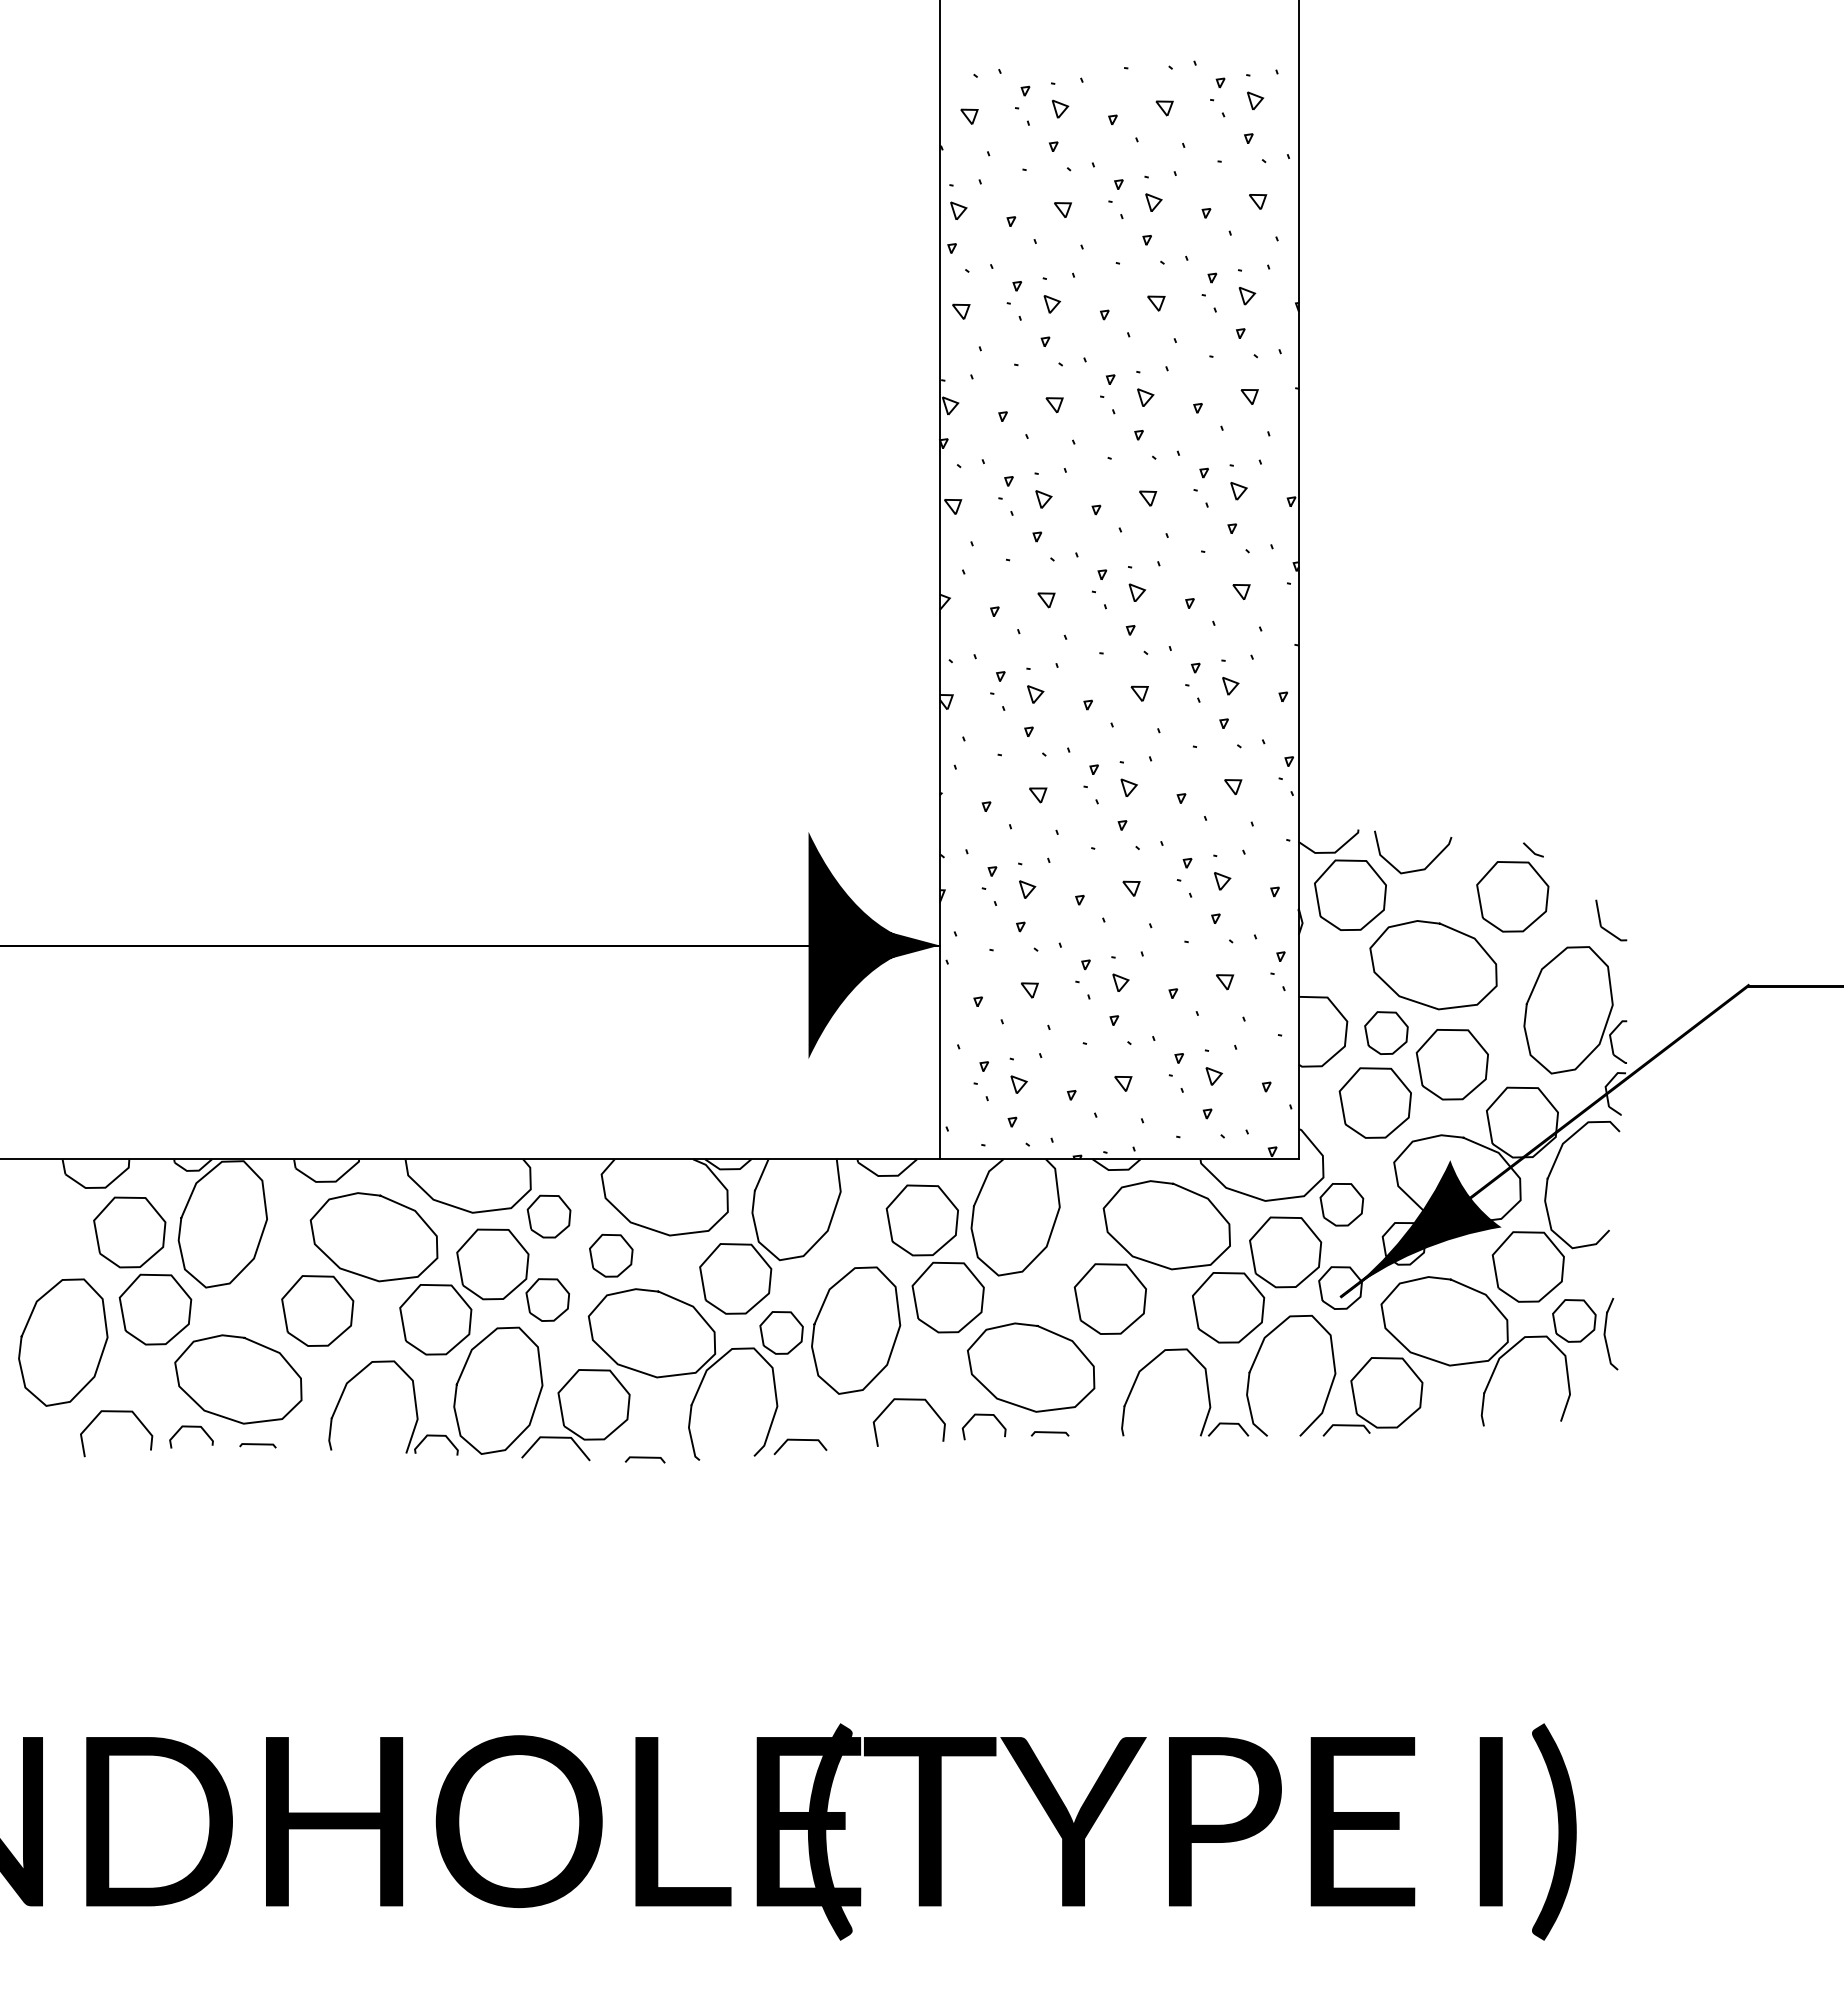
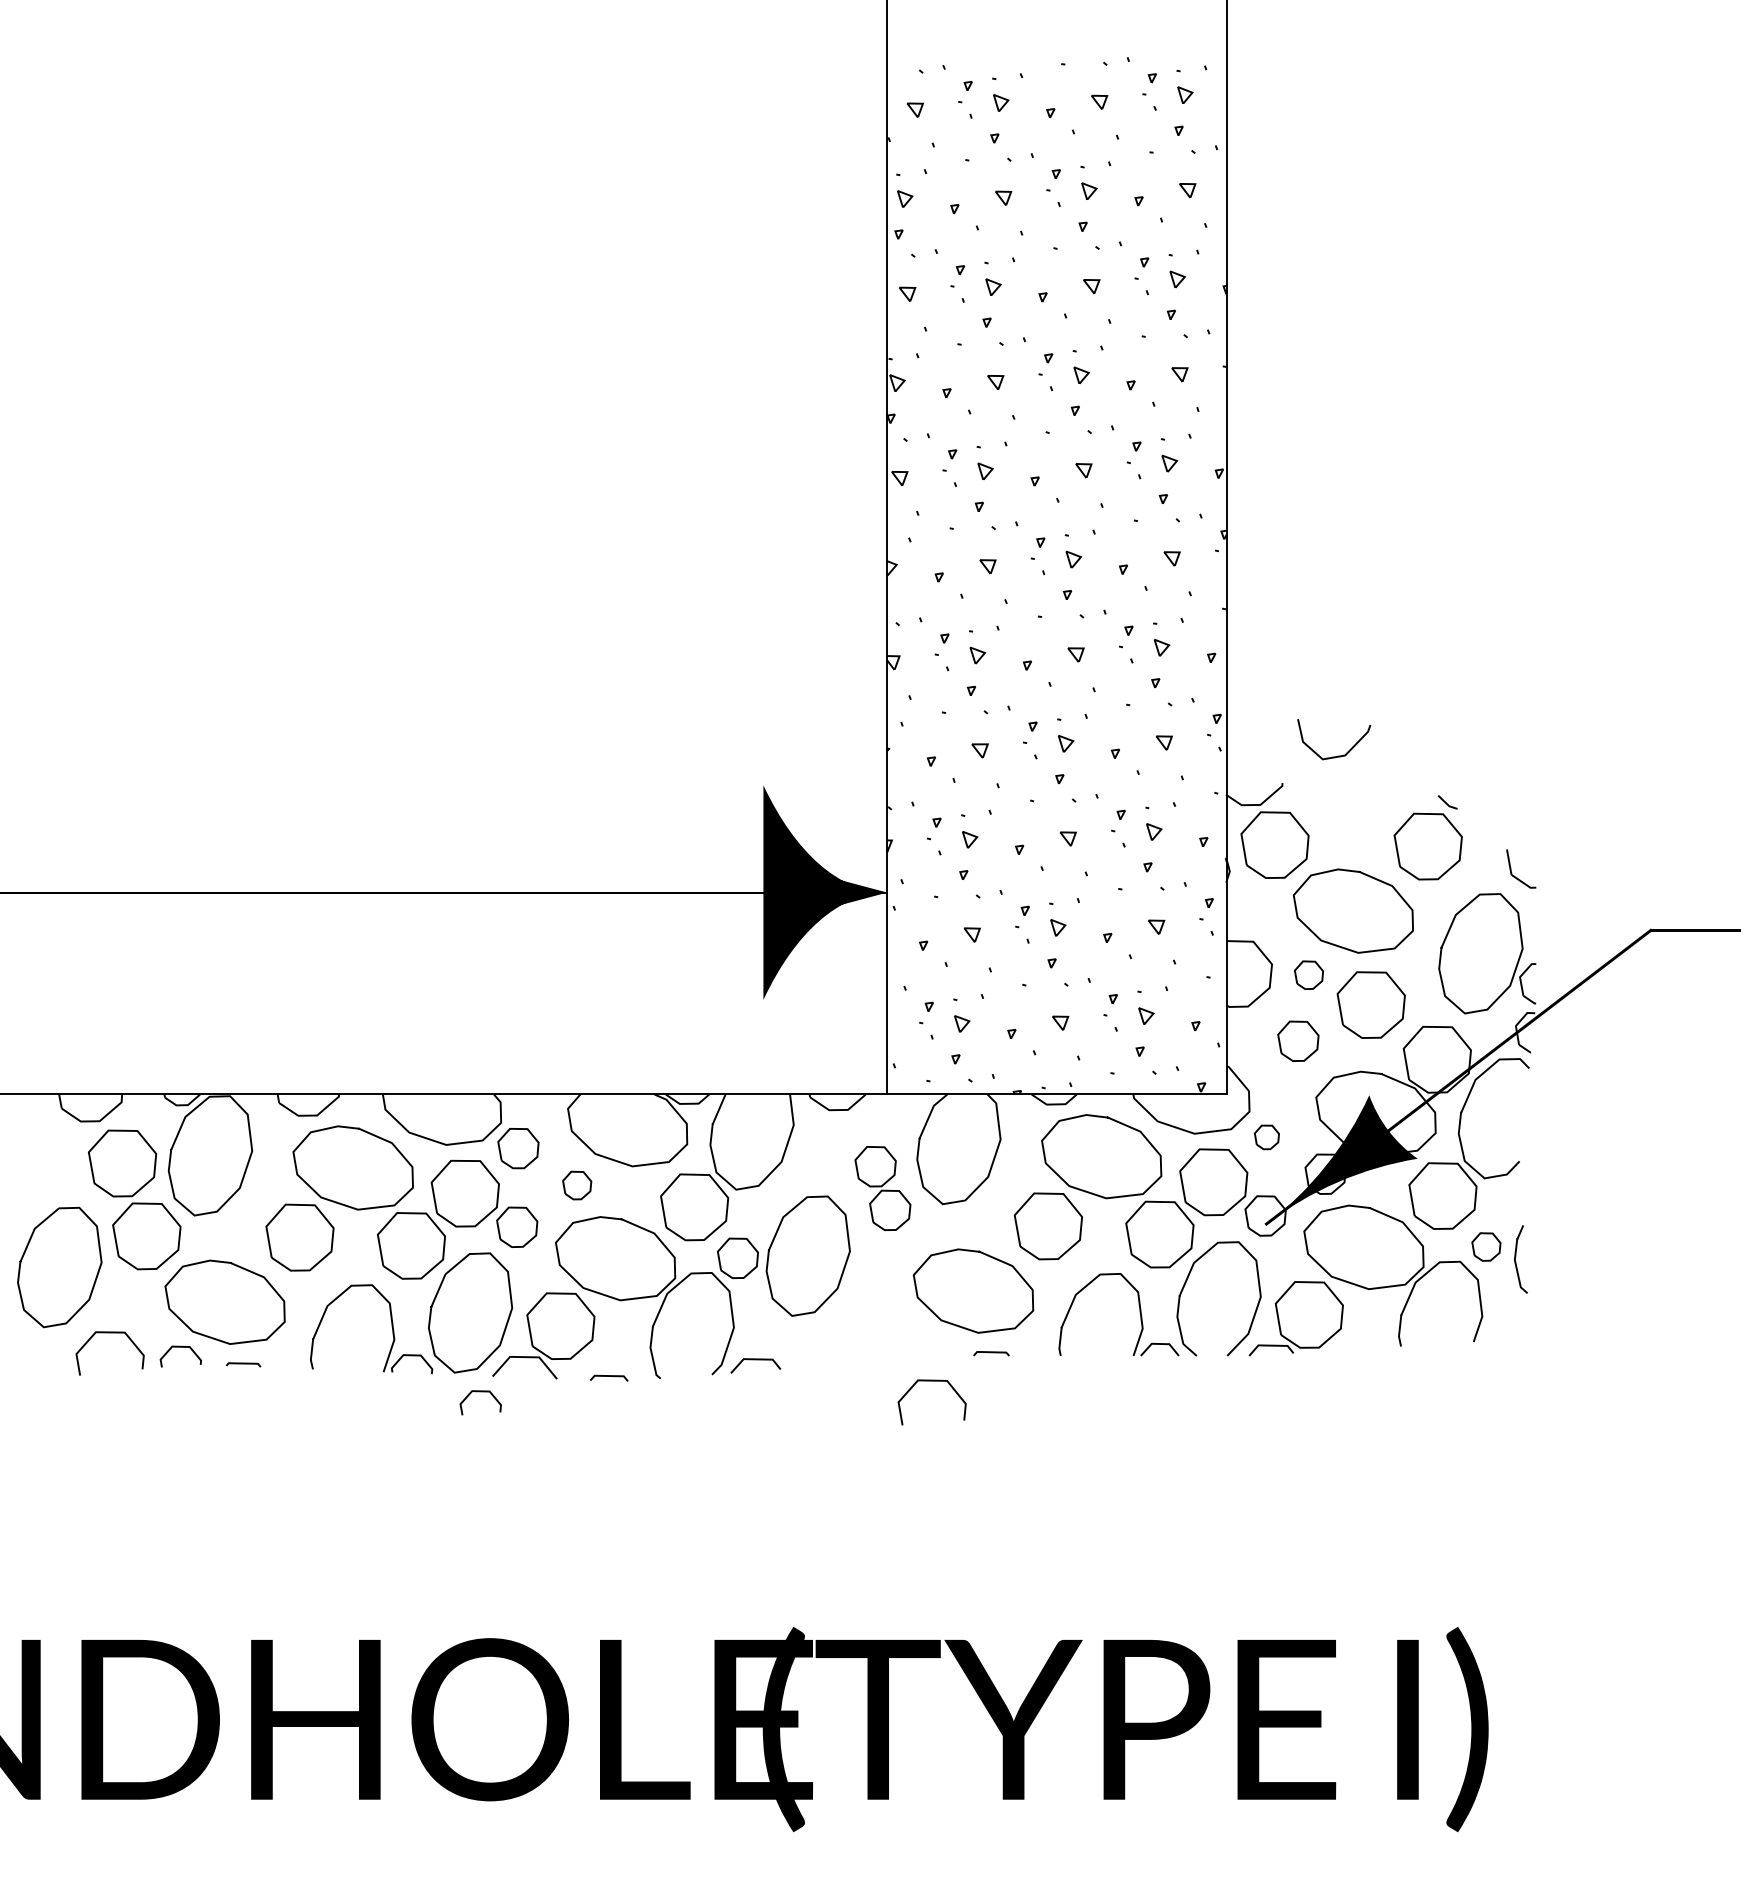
curve: (1416, 869) -> (1337, 755), moved
part: (1386, 1032) -> (1309, 974), size x0.7
part: (1374, 1102) -> (1297, 1040), size x0.6
part: (1341, 1204) -> (1266, 1137), size x0.6
part: (611, 1255) -> (577, 1185), size x0.7
part: (934, 1258) -> (882, 1188), size x0.6
part: (1574, 1320) -> (1486, 1246), size x0.7
curve: (908, 1400) -> (931, 1381), moved
curve: (983, 1415) -> (480, 1392), moved

